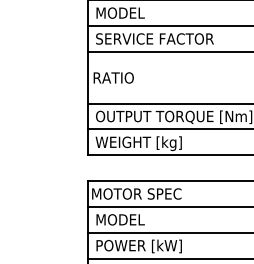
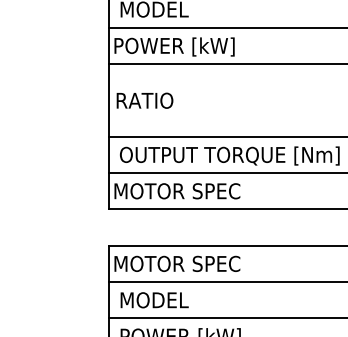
text: (152, 39) -> (199, 46), SERVICE FACTOR -> POWER [kW]
text: (136, 143) -> (176, 192), WEIGHT [kg] -> MOTOR SPEC

